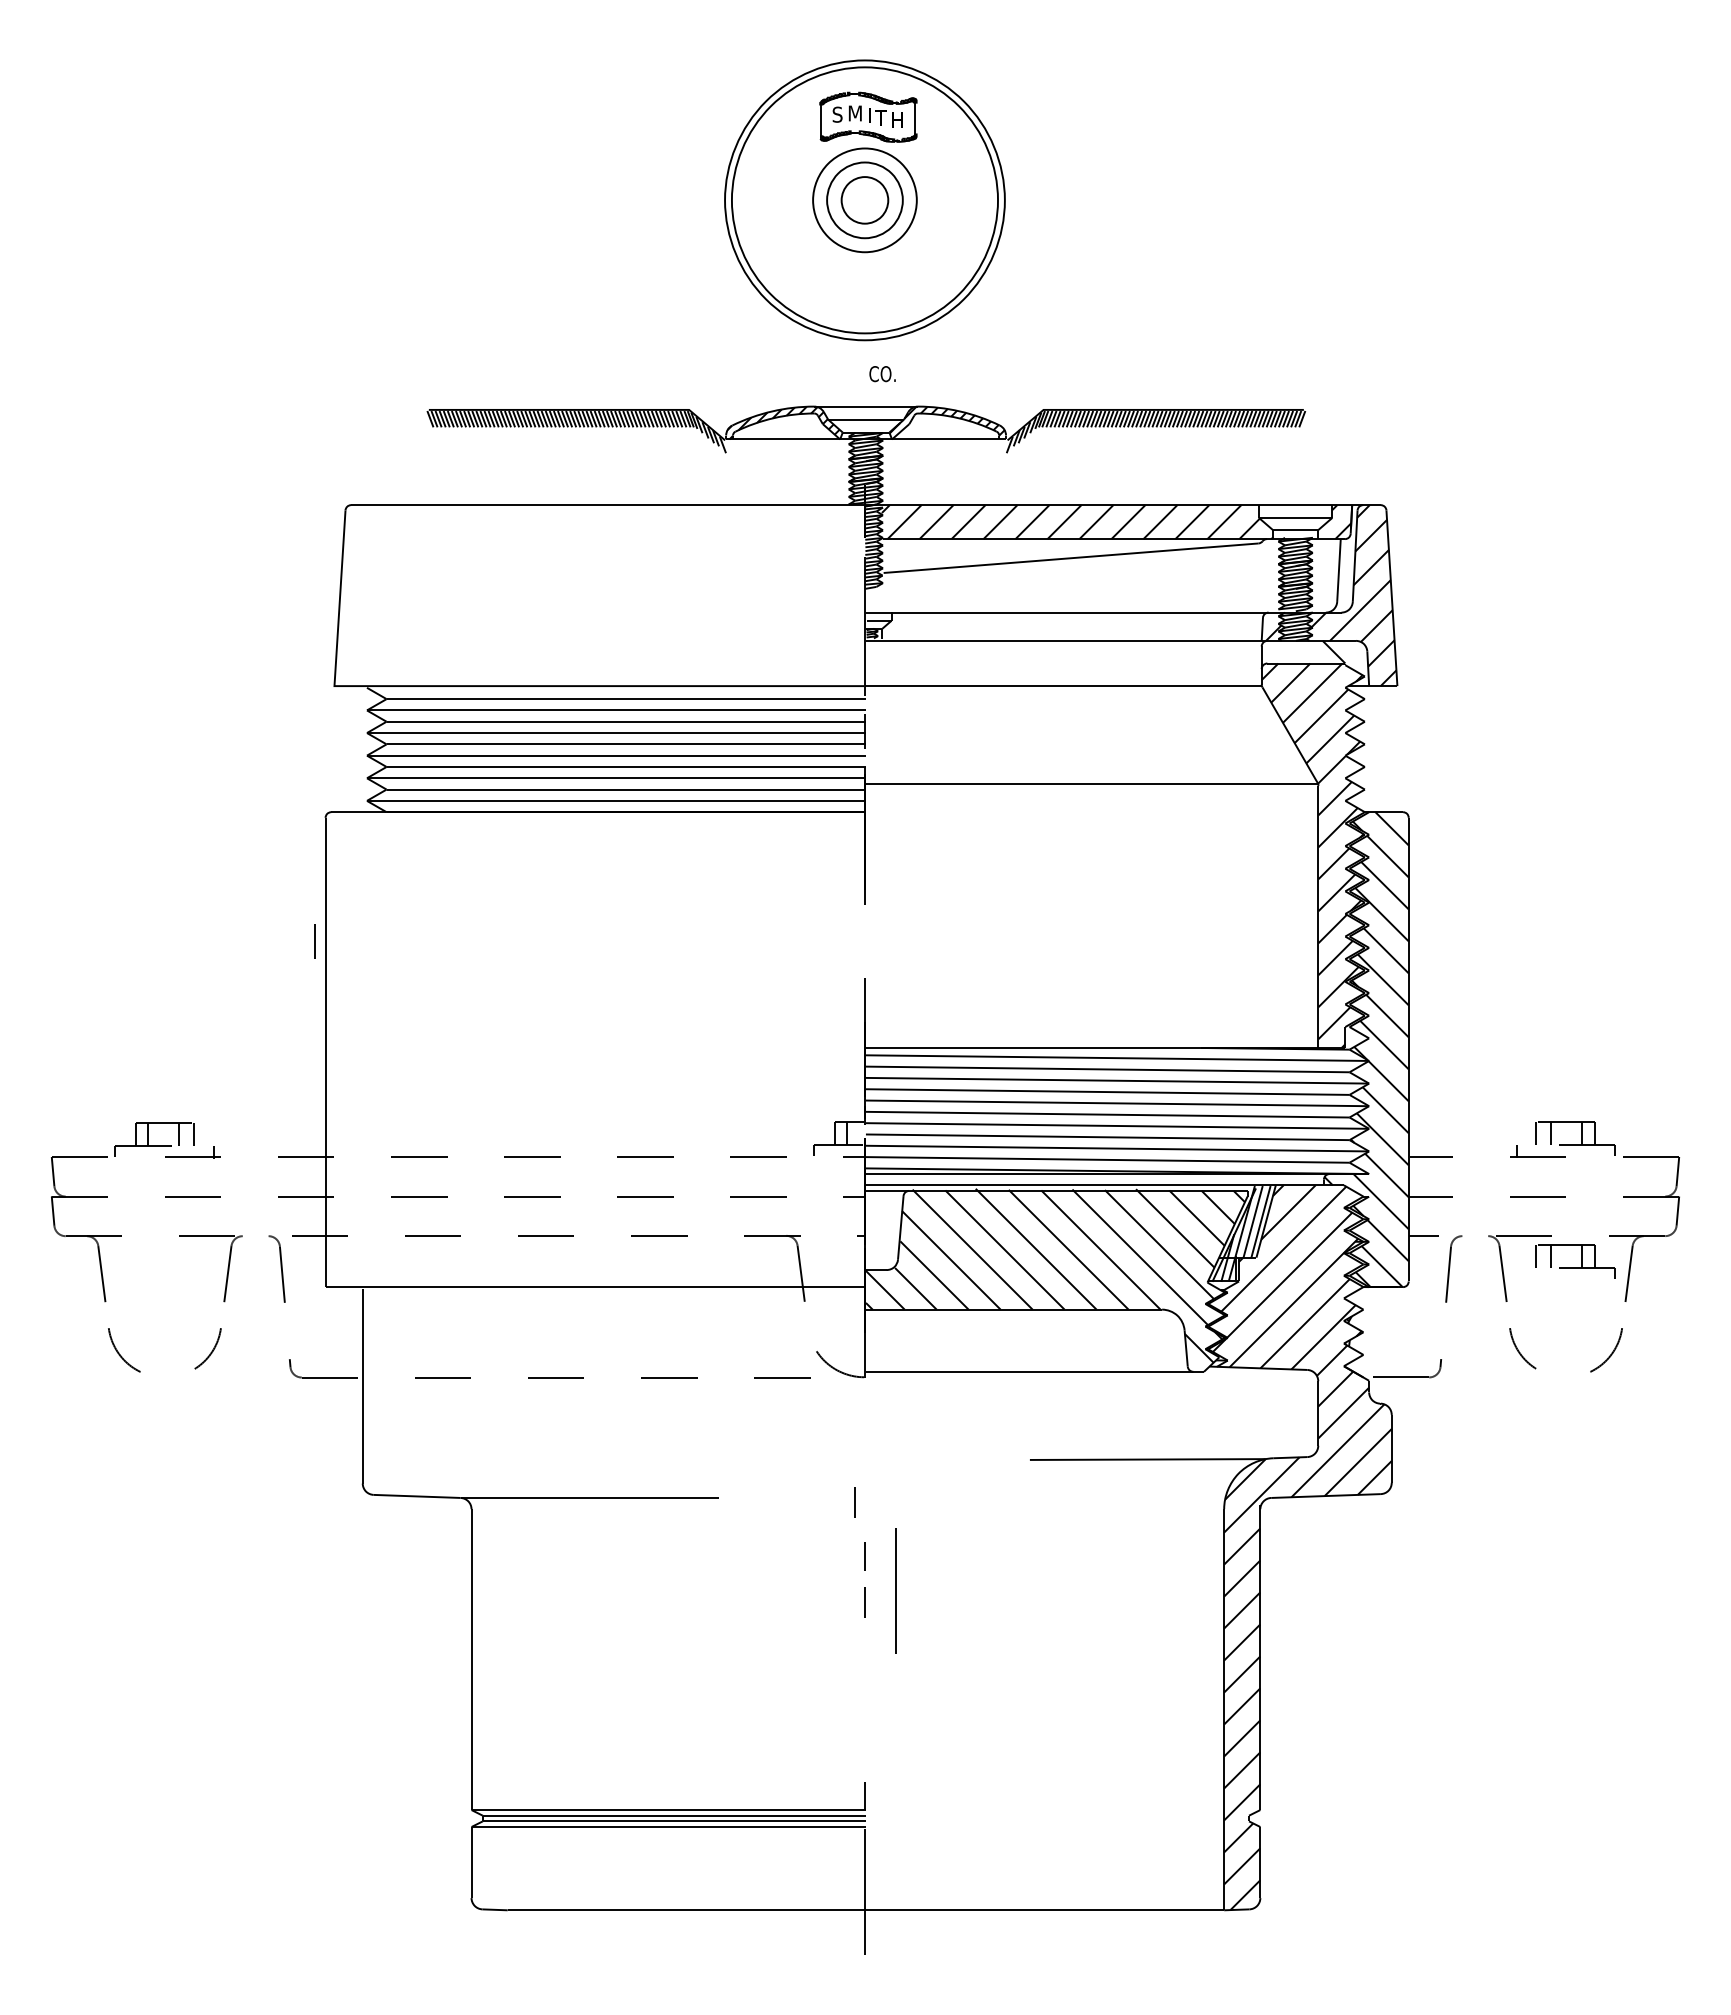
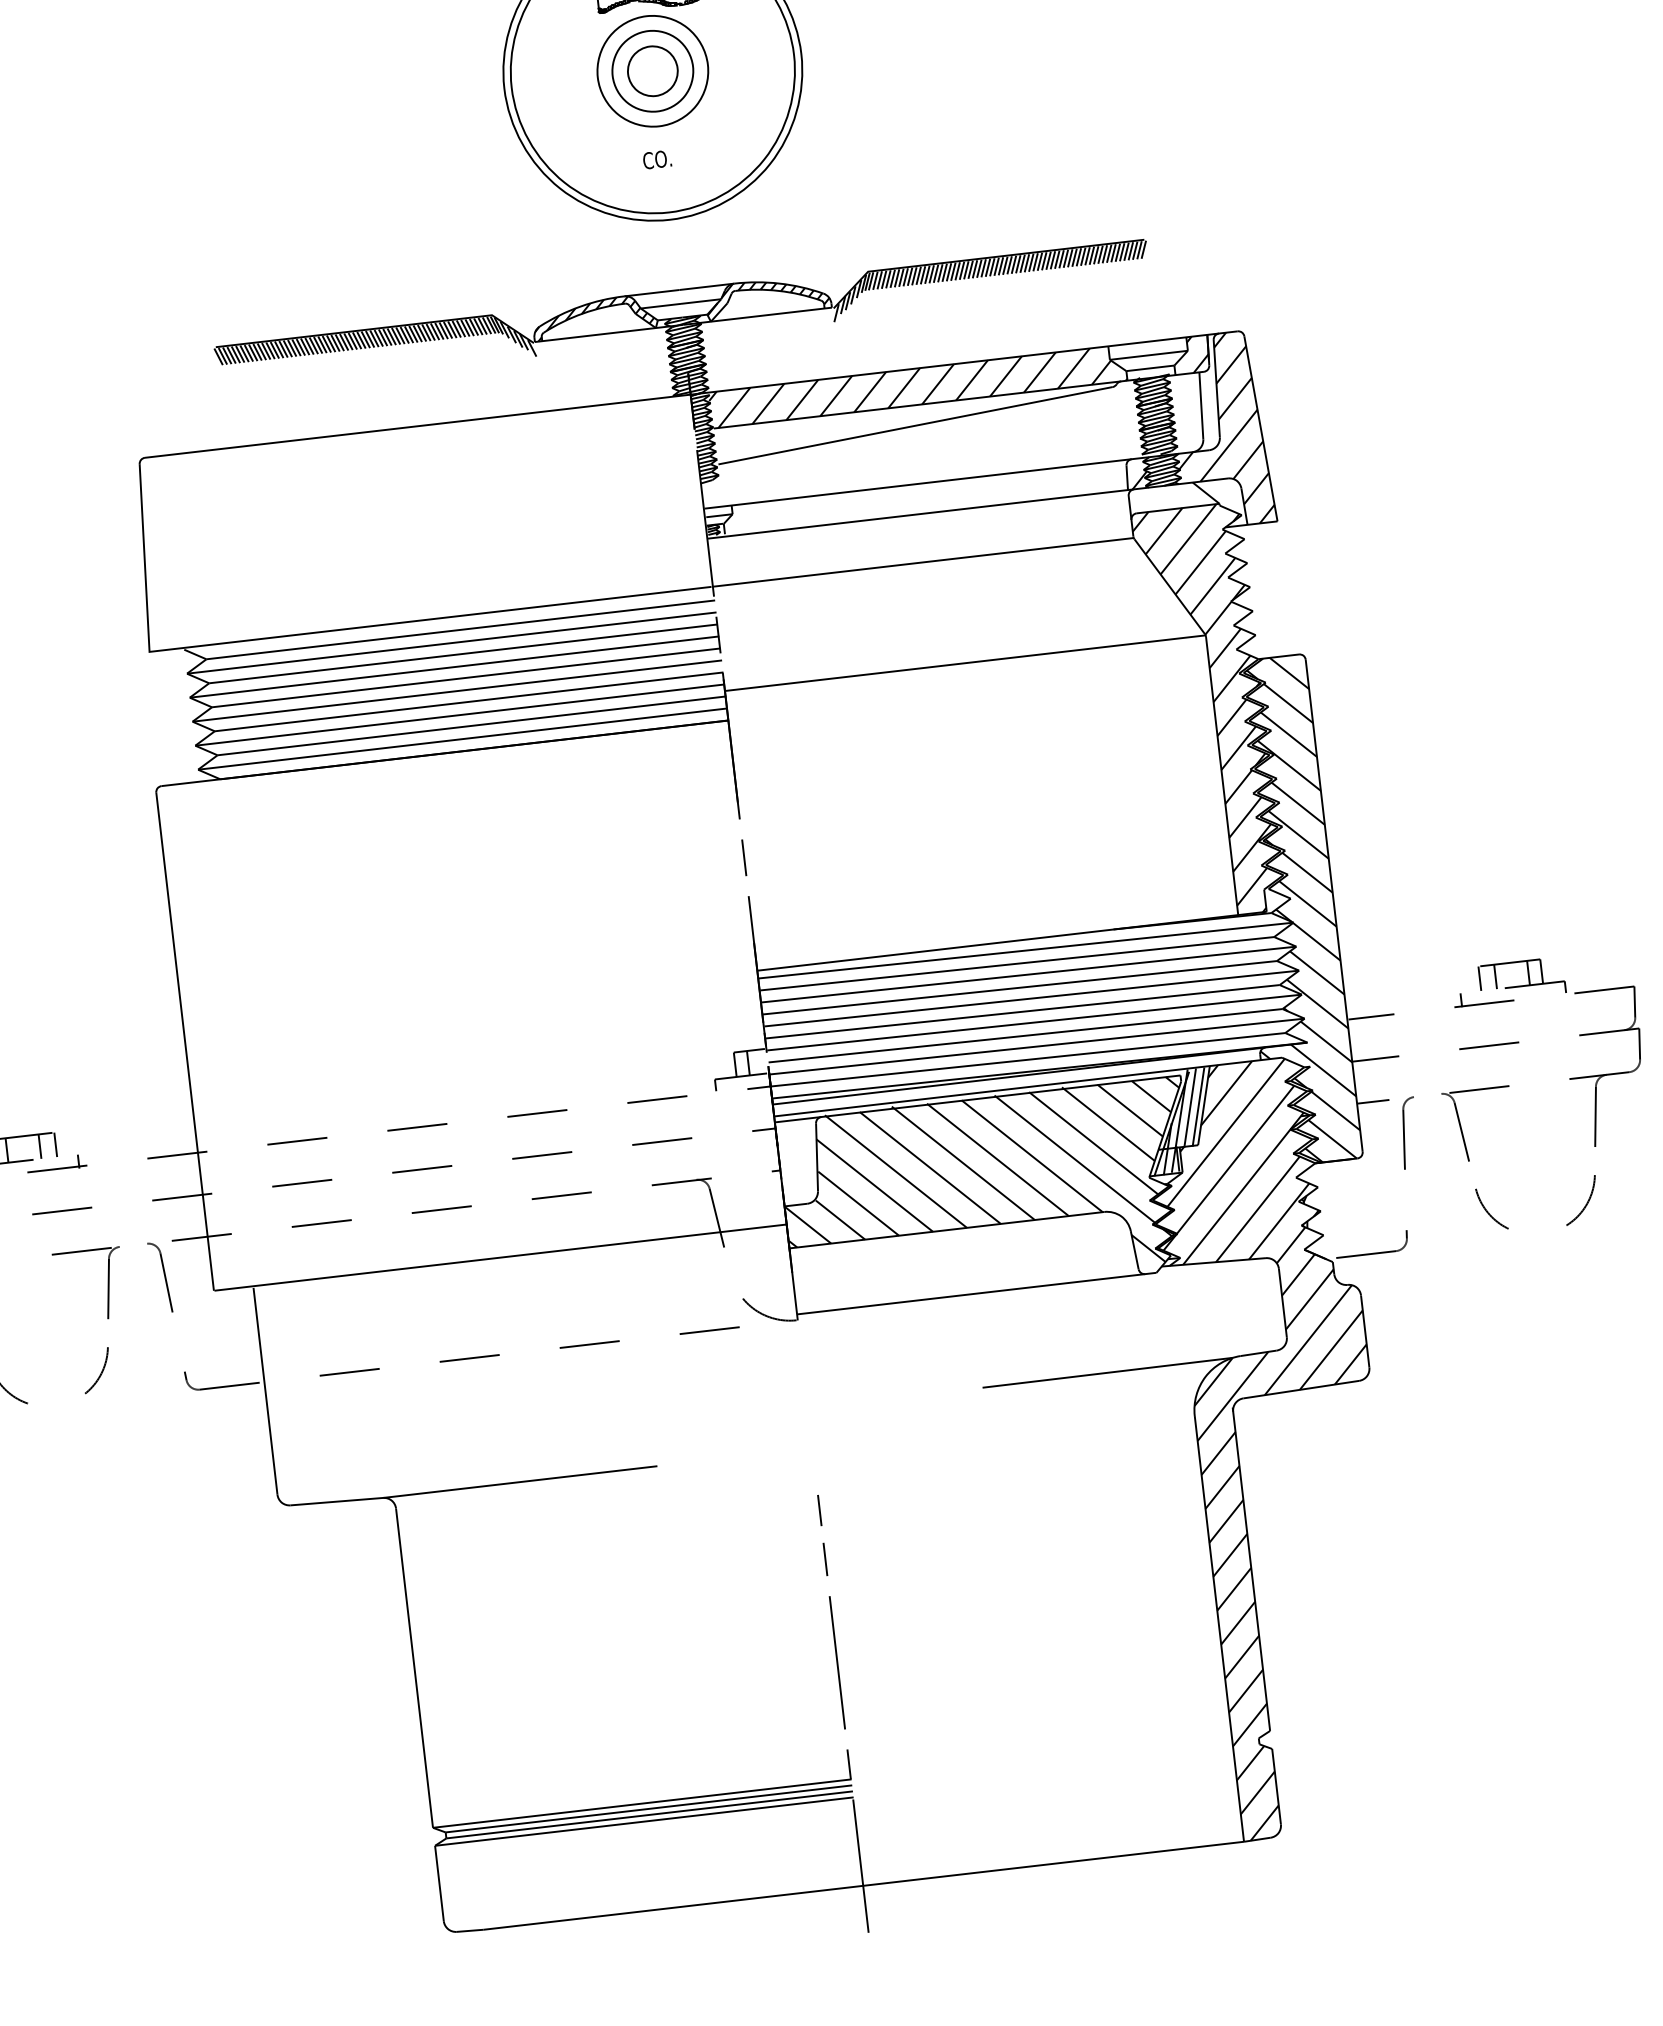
text: (882, 374) -> (657, 160), moved
line: (314, 941) -> (743, 857), moved
part: (1575, 1261) -> (1537, 1110), removed
line: (854, 1502) -> (801, 1454), removed
line: (895, 1590) -> (836, 1662), moved

